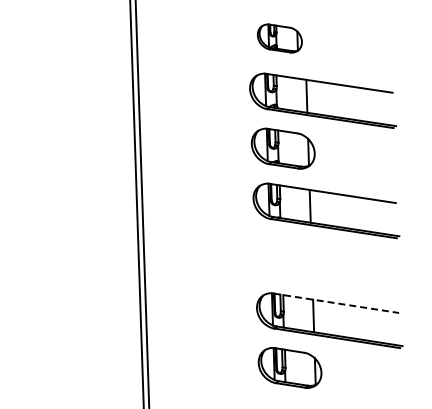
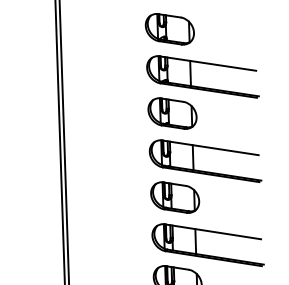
part: (279, 38) -> (169, 29), size x1.43
part: (286, 258) -> (175, 197), added
line: (336, 303) -> (213, 232), dashed -> solid

